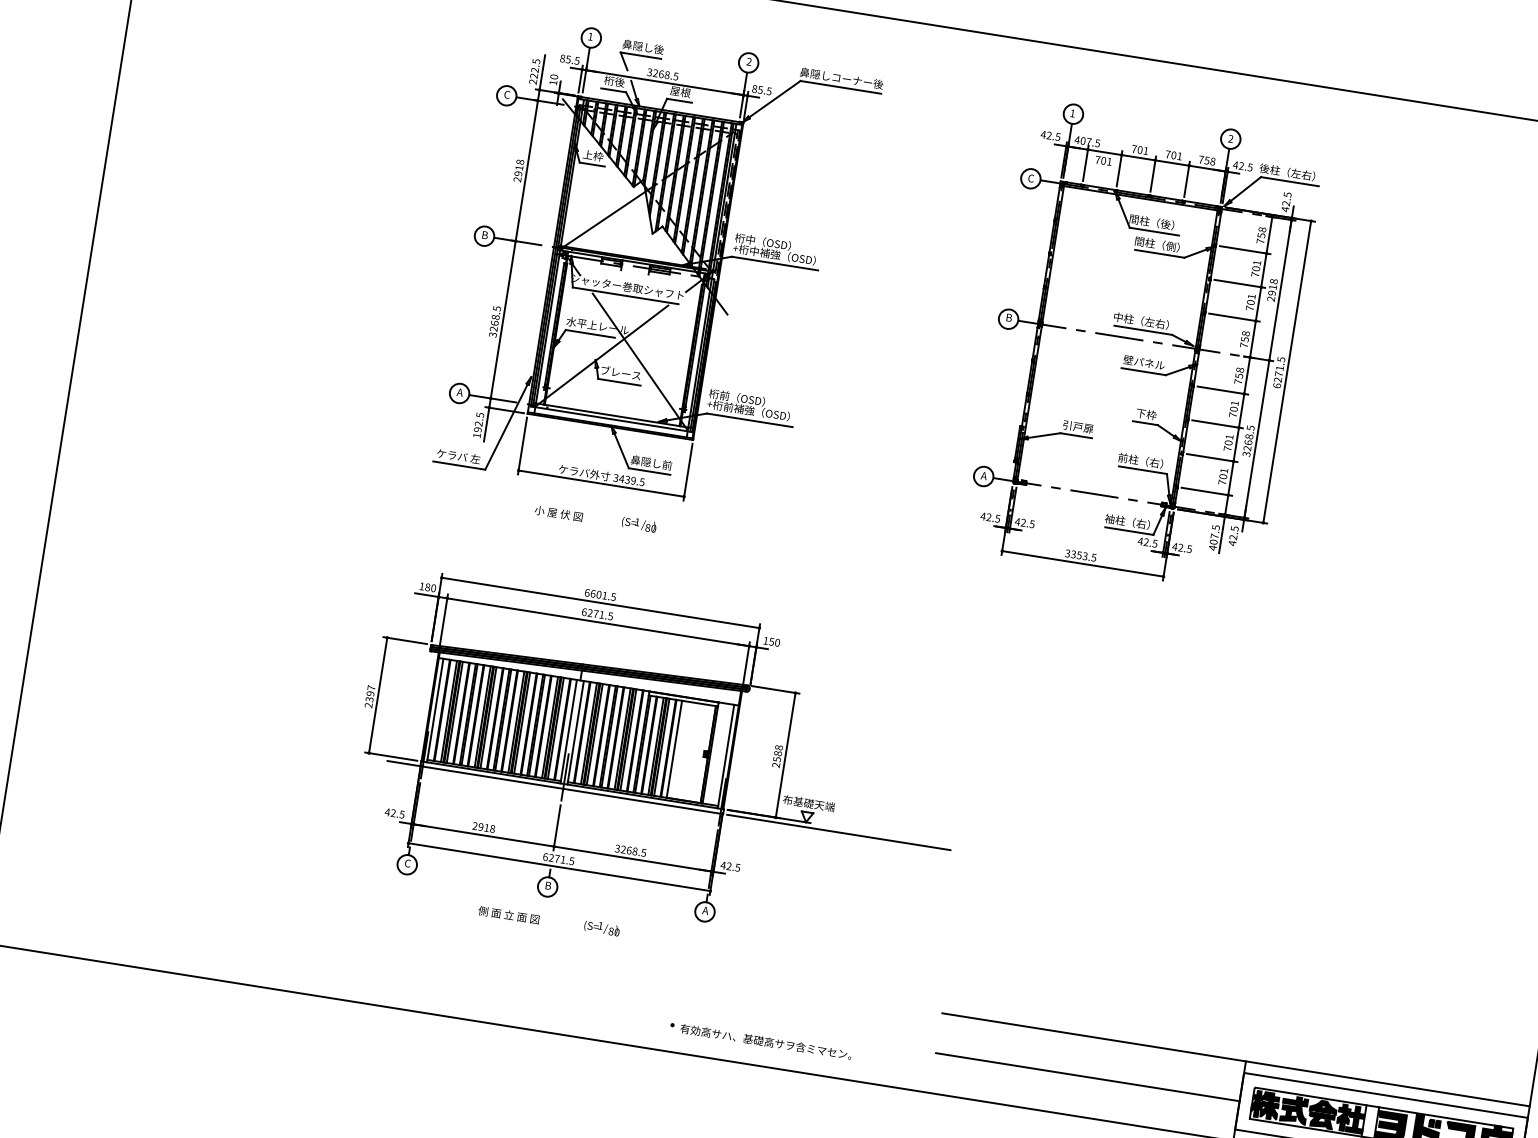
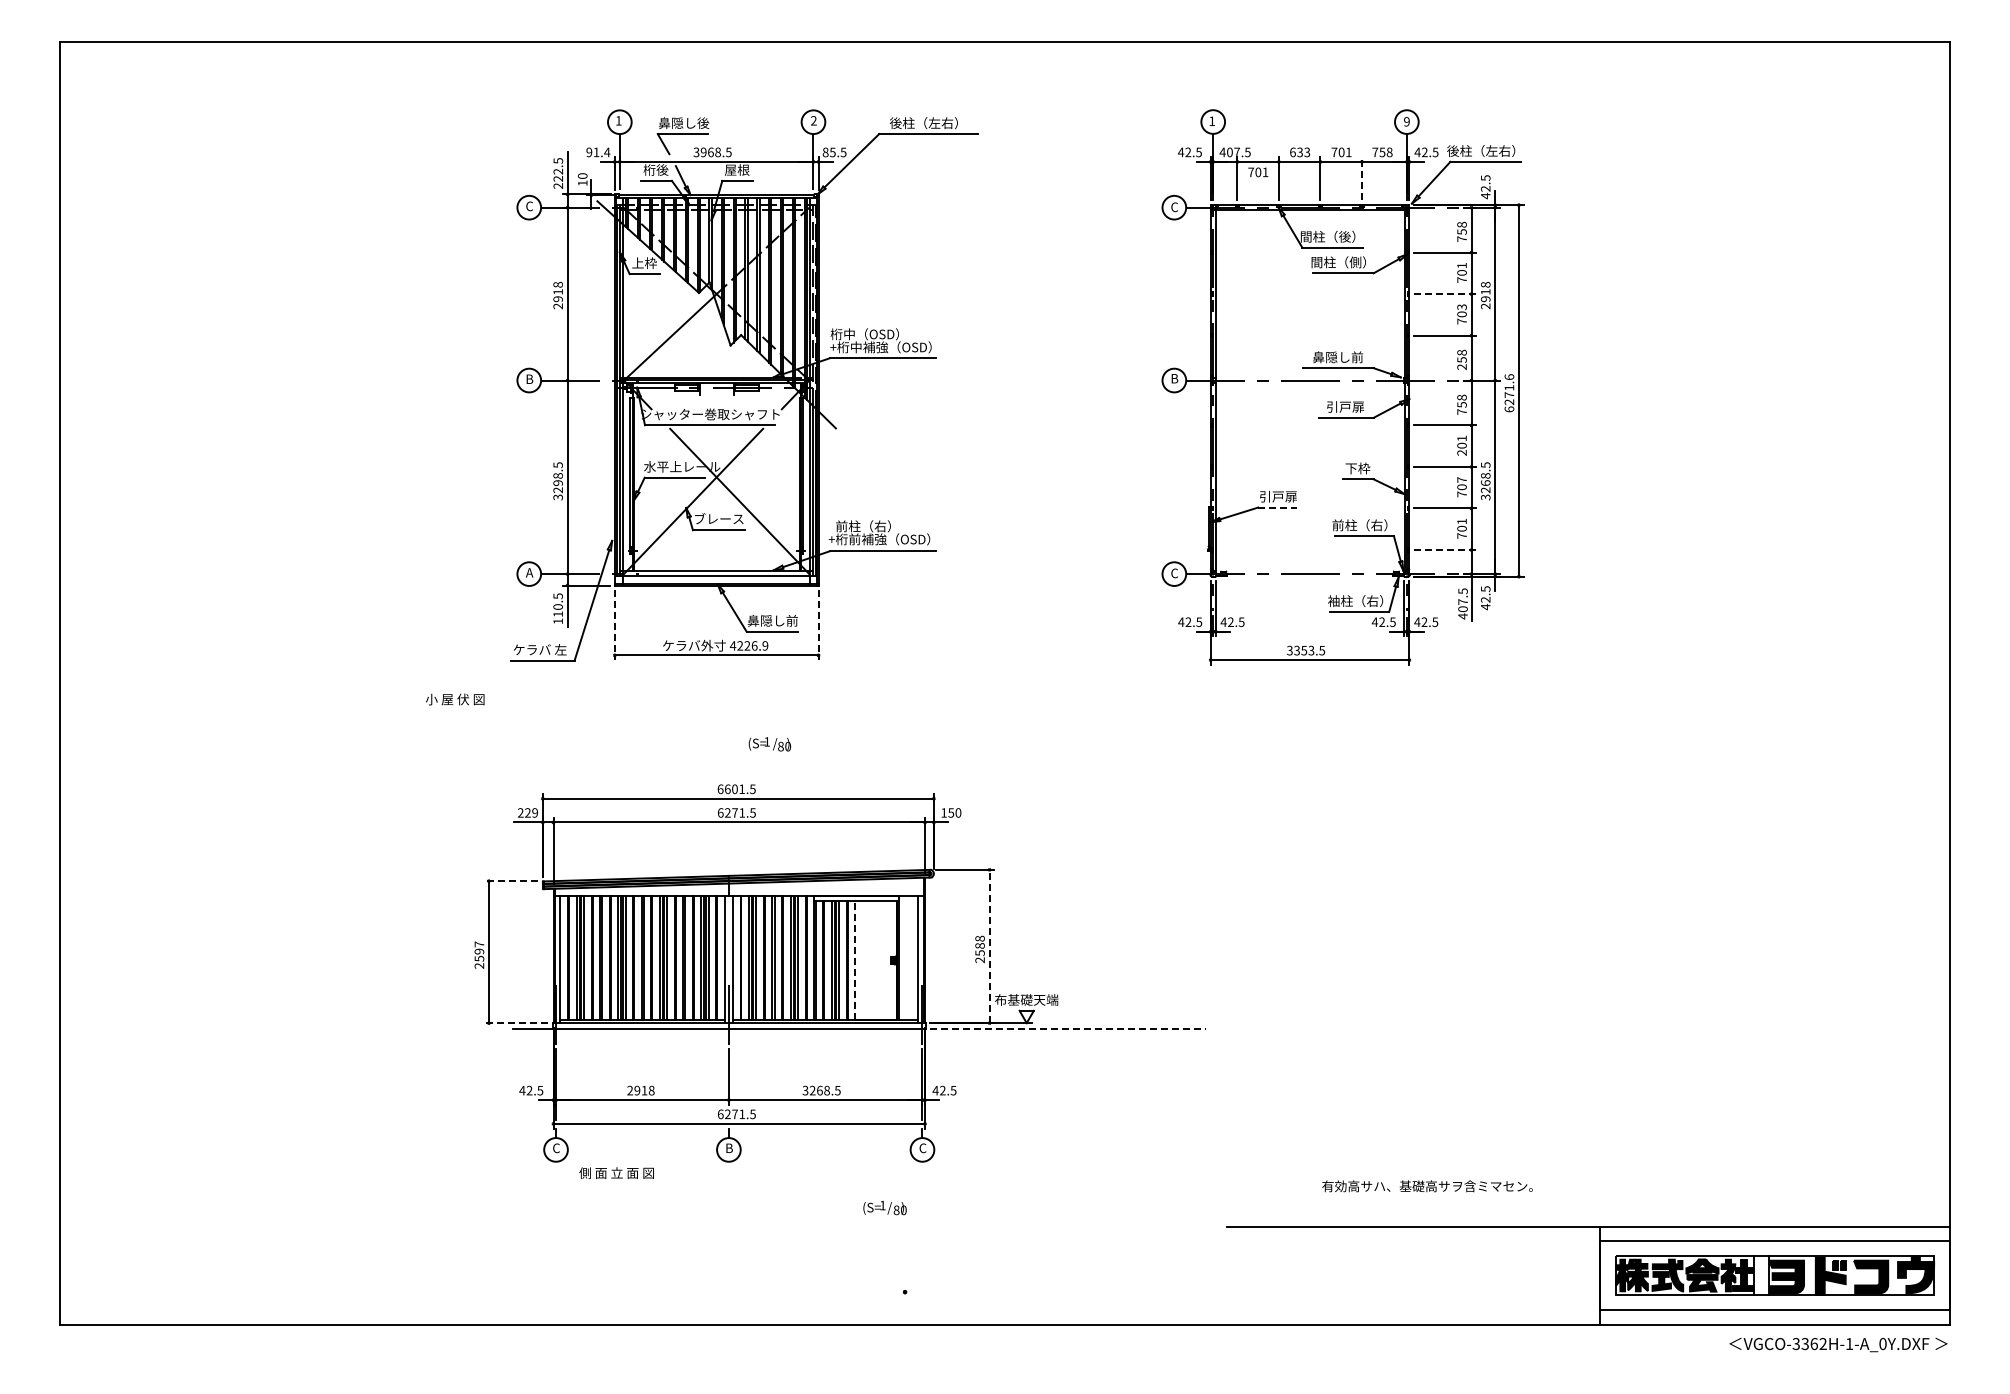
text: (569, 59) -> (597, 152), 85.5 -> 91.4
text: (655, 73) -> (703, 152), 3268.5 -> 3968.5
text: (841, 78) -> (928, 123), 鼻隠しコーナー後 -> 後柱（左右）
text: (1230, 138) -> (1406, 121), 2 -> 9
text: (1140, 150) -> (1300, 152), 701 -> 633
line: (1186, 179) -> (1361, 178), solid -> dashed
line: (1240, 284) -> (1445, 294), solid -> dashed
text: (1251, 296) -> (1461, 307), 701 -> 703
text: (1140, 320) -> (1333, 357), 中柱（左右） -> 鼻隠し前
text: (494, 323) -> (557, 483), 3268.5 -> 3298.5
text: (1243, 345) -> (1461, 367), 758 -> 258
text: (1281, 359) -> (1509, 376), 6271.5 -> 6271.6
text: (1144, 362) -> (1345, 406), 壁パネル -> 引戸扉
text: (737, 397) -> (863, 526), 桁前（OSD） -> 前柱（右）
text: (1232, 414) -> (1461, 452), 701 -> 201
text: (477, 426) -> (557, 610), 192.5 -> 110.5
line: (1076, 435) -> (1278, 507), solid -> dashed
text: (1229, 436) -> (1461, 479), 701 -> 707
line: (522, 446) -> (614, 625), solid -> dashed
line: (687, 472) -> (818, 625), solid -> dashed
text: (983, 476) -> (1174, 573), A -> C
text: (628, 479) -> (748, 645), 3439.5 -> 4226.9
line: (1207, 492) -> (1445, 550), solid -> dashed
text: (559, 513) -> (455, 699), moved
text: (638, 524) -> (769, 744), moved
text: (427, 586) -> (527, 812), 180 -> 229
line: (404, 640) -> (510, 881), solid -> dashed
text: (368, 699) -> (478, 958), 2397 -> 2597
line: (674, 749) -> (854, 960), solid -> dashed
line: (785, 755) -> (989, 946), solid -> dashed
line: (390, 756) -> (515, 1023), solid -> dashed
line: (838, 832) -> (1067, 1029), solid -> dashed
text: (705, 910) -> (922, 1148), A -> C
text: (508, 914) -> (616, 1172), moved
text: (601, 928) -> (884, 1208), moved
text: (766, 1042) -> (1427, 1186), moved
line: (1087, 1077) -> (1413, 1275), removed

